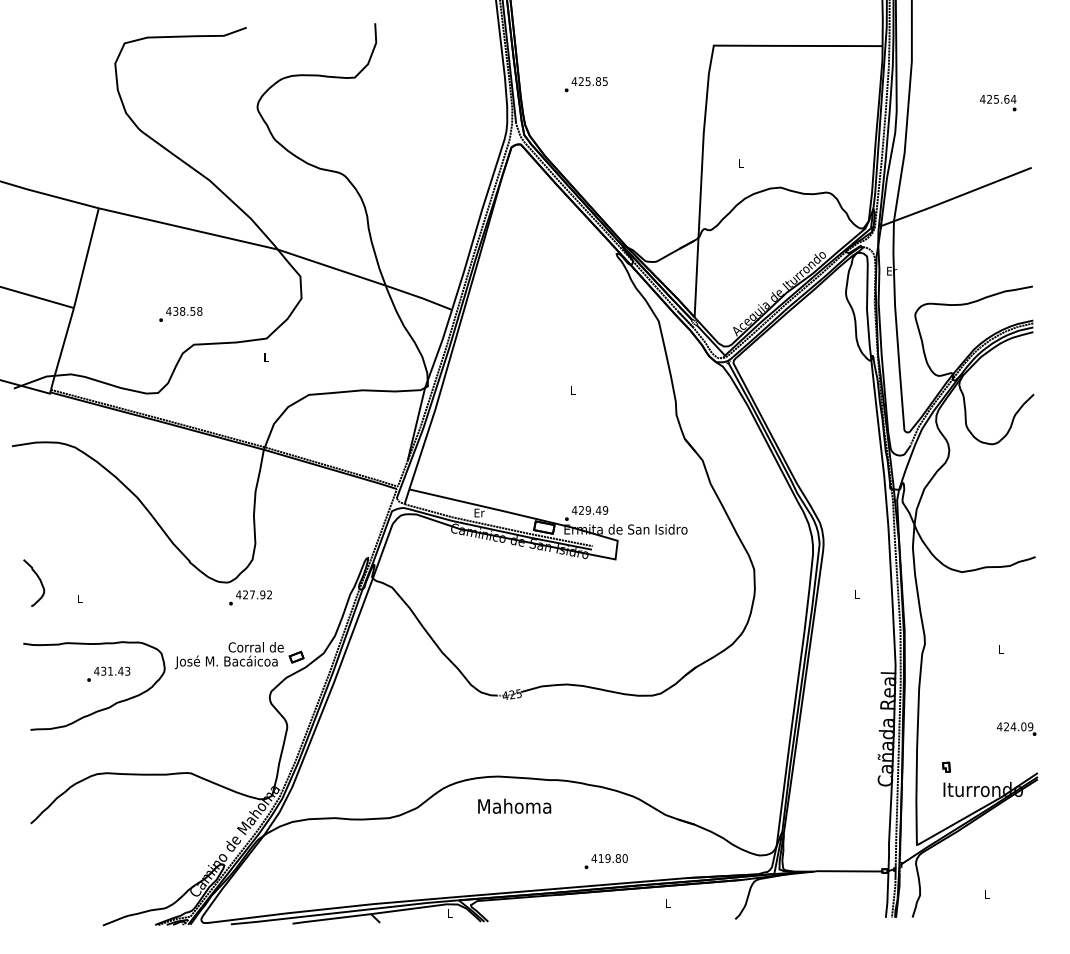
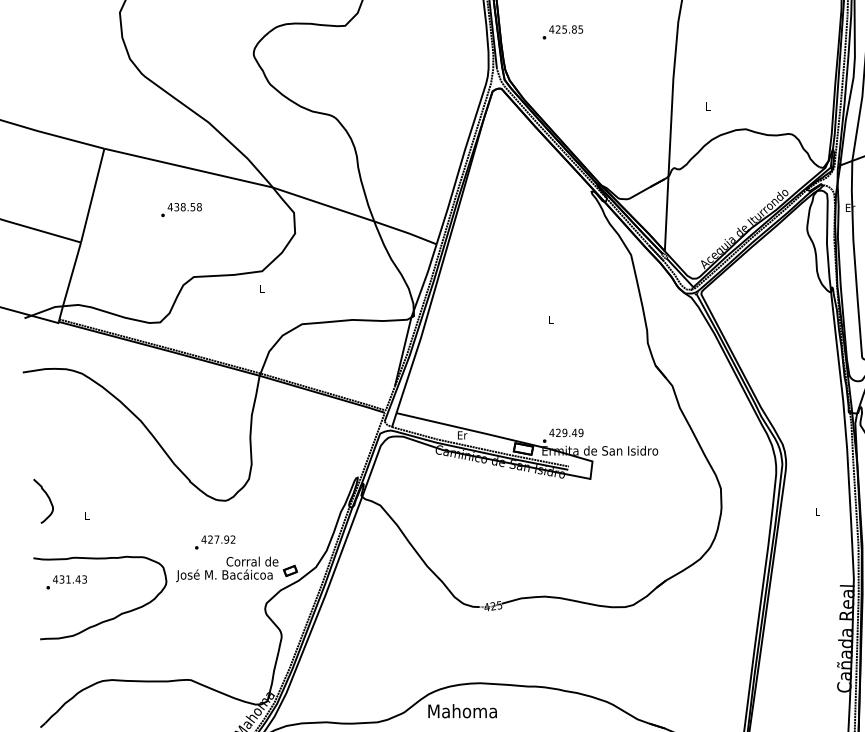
text: (180, 314) -> (181, 210), moved
text: (250, 597) -> (215, 542), moved
text: (108, 673) -> (66, 581), moved
text: (514, 805) -> (462, 710), moved

